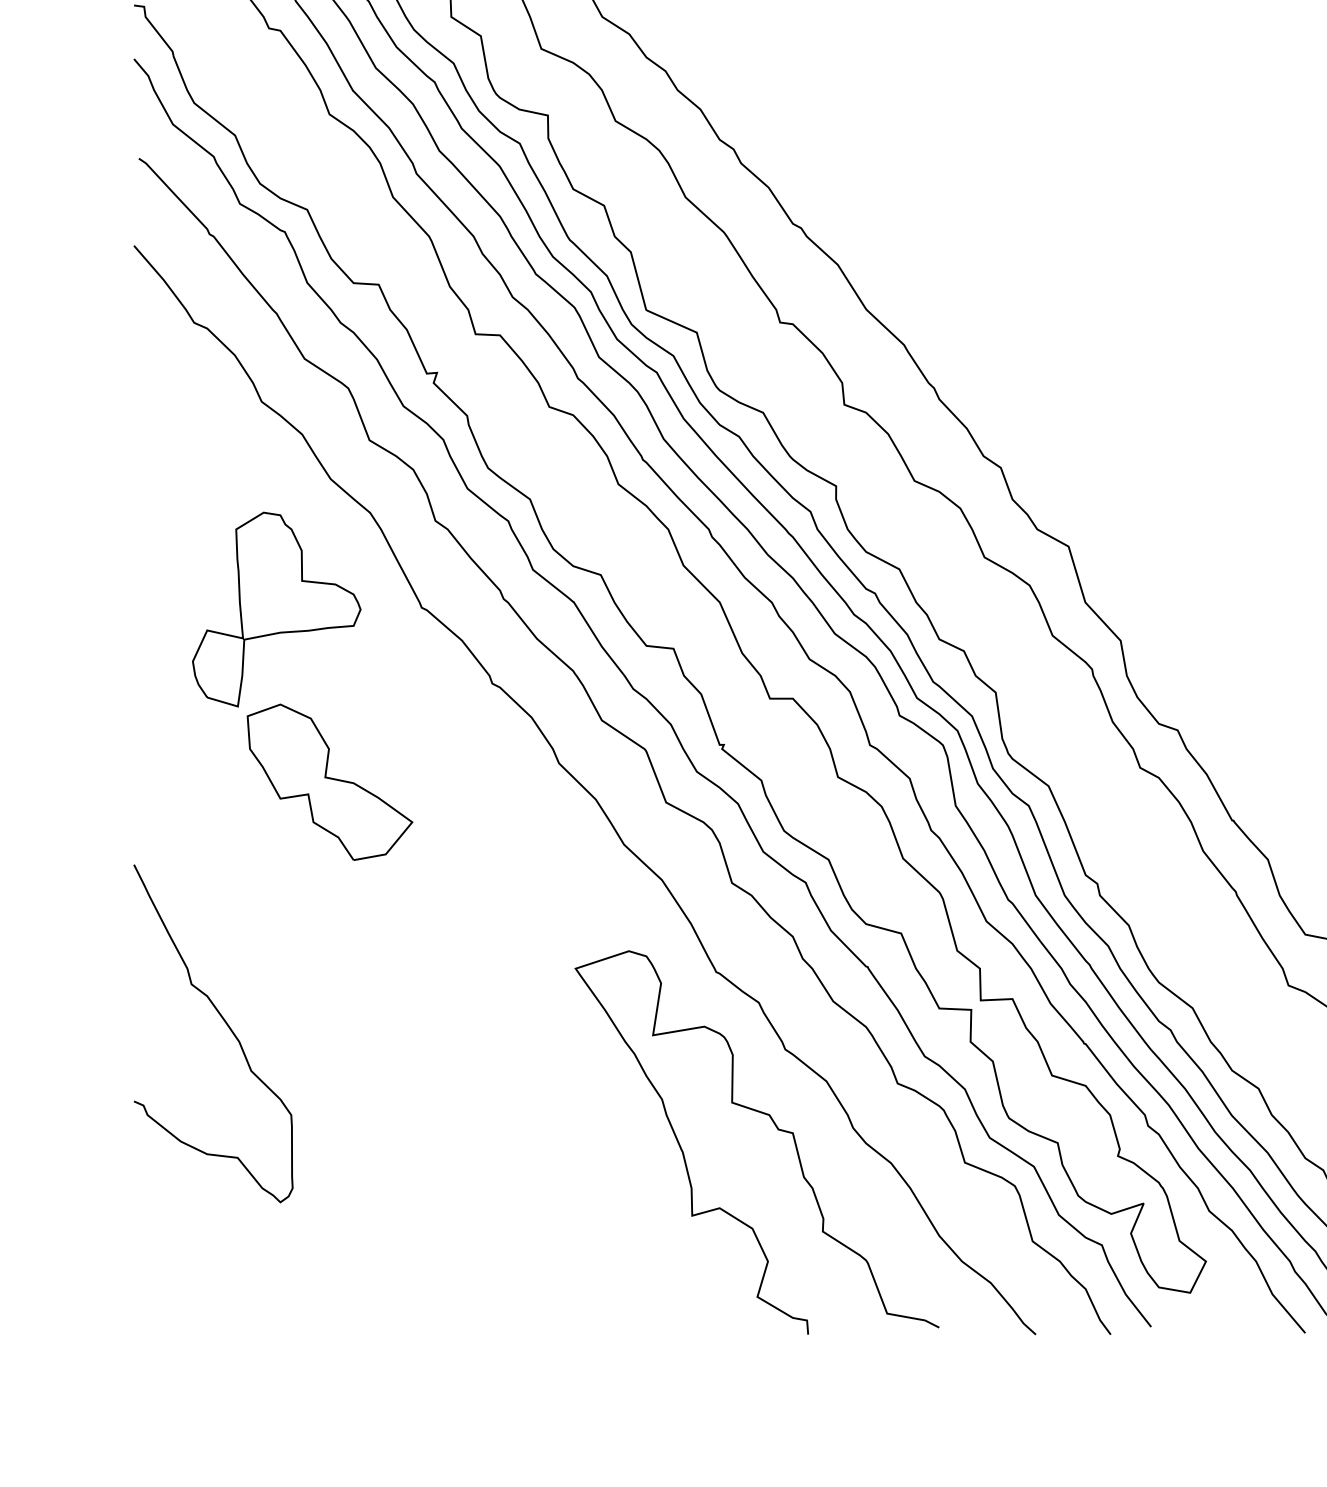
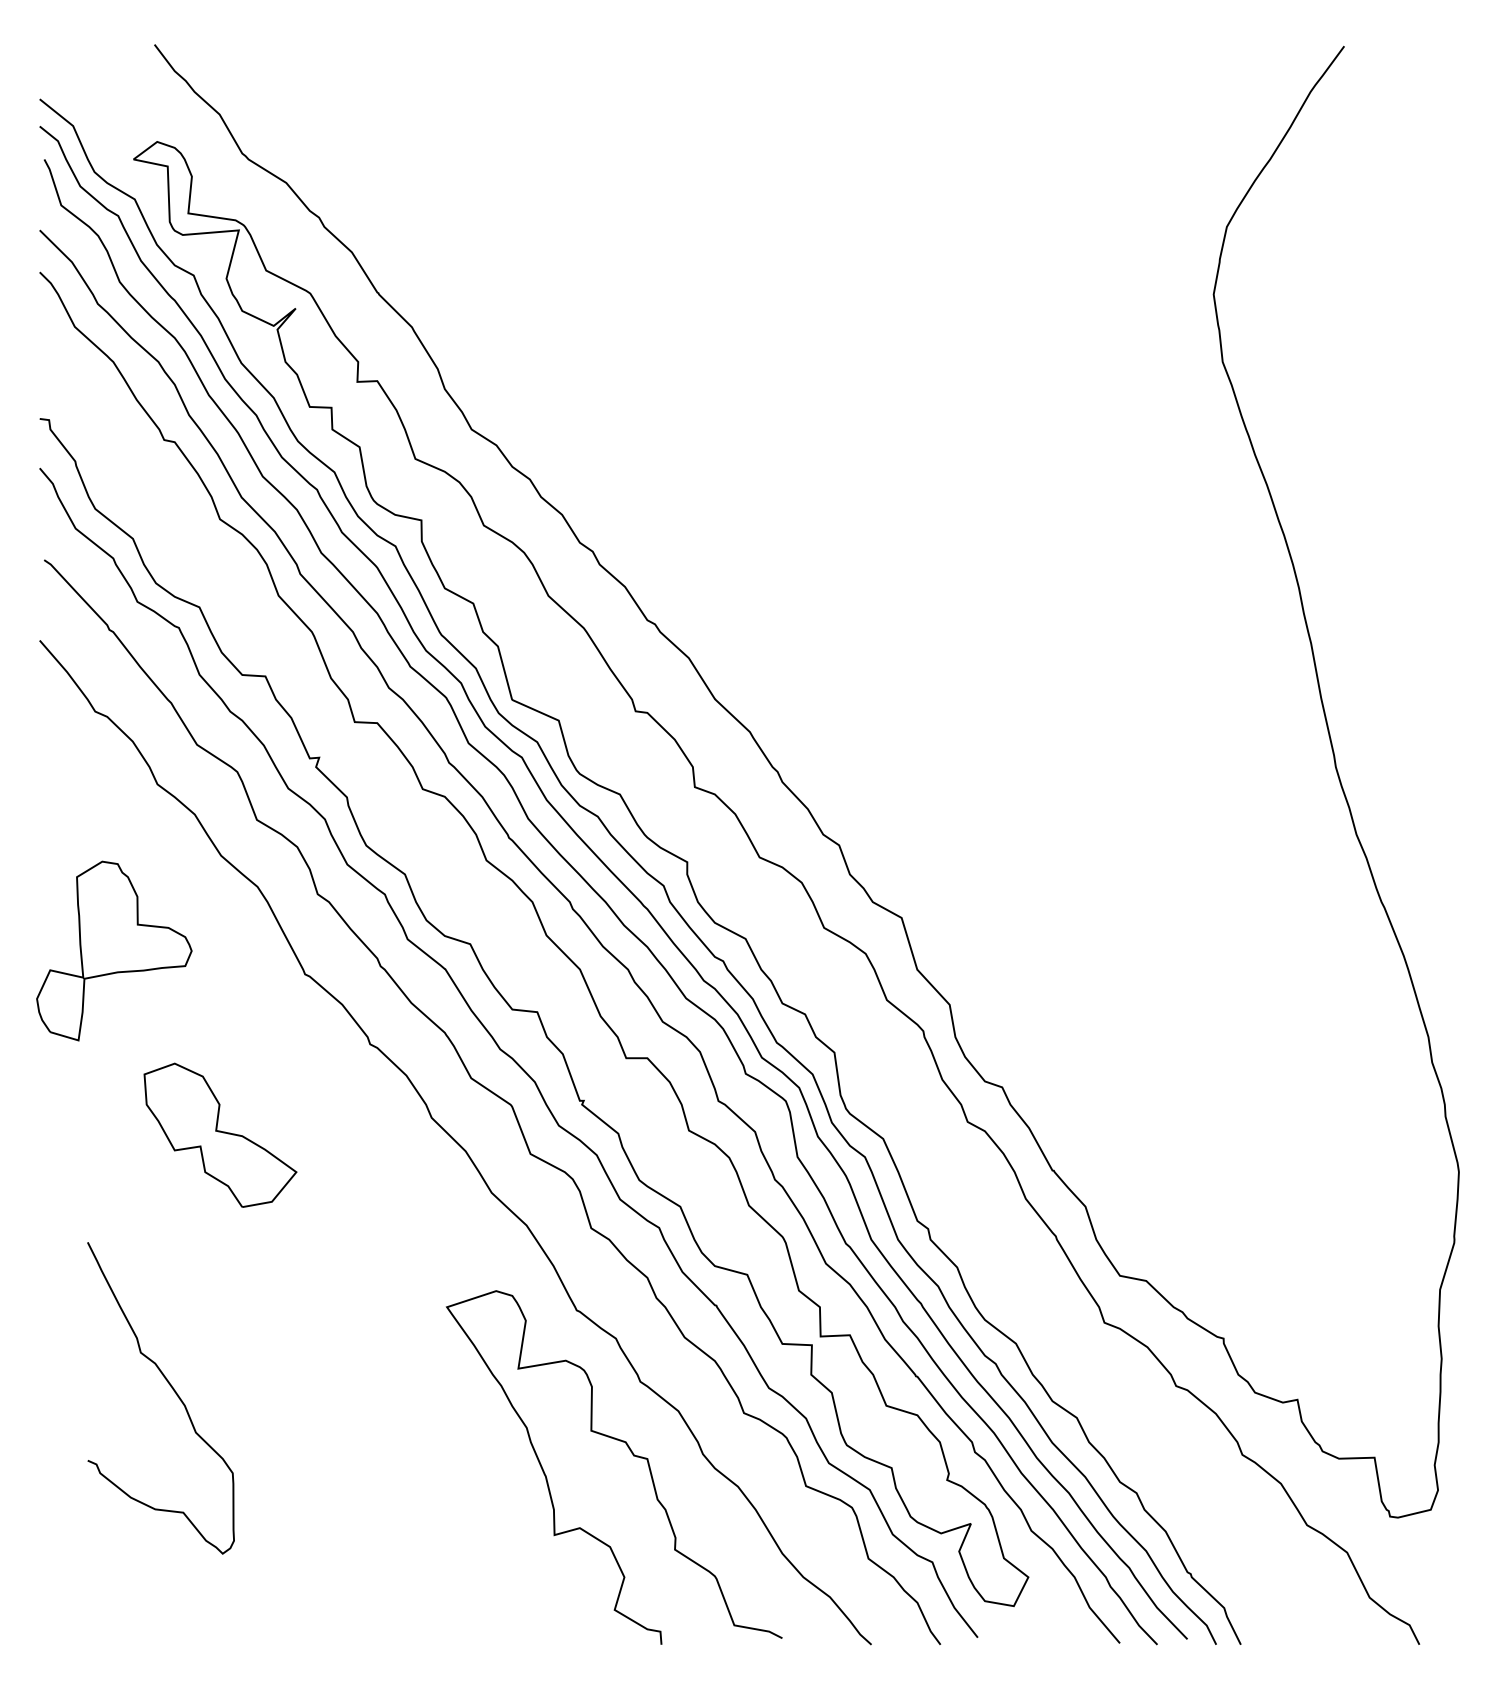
part: (276, 608) -> (114, 950), moved
curve: (224, 1023) -> (171, 1388), moved

